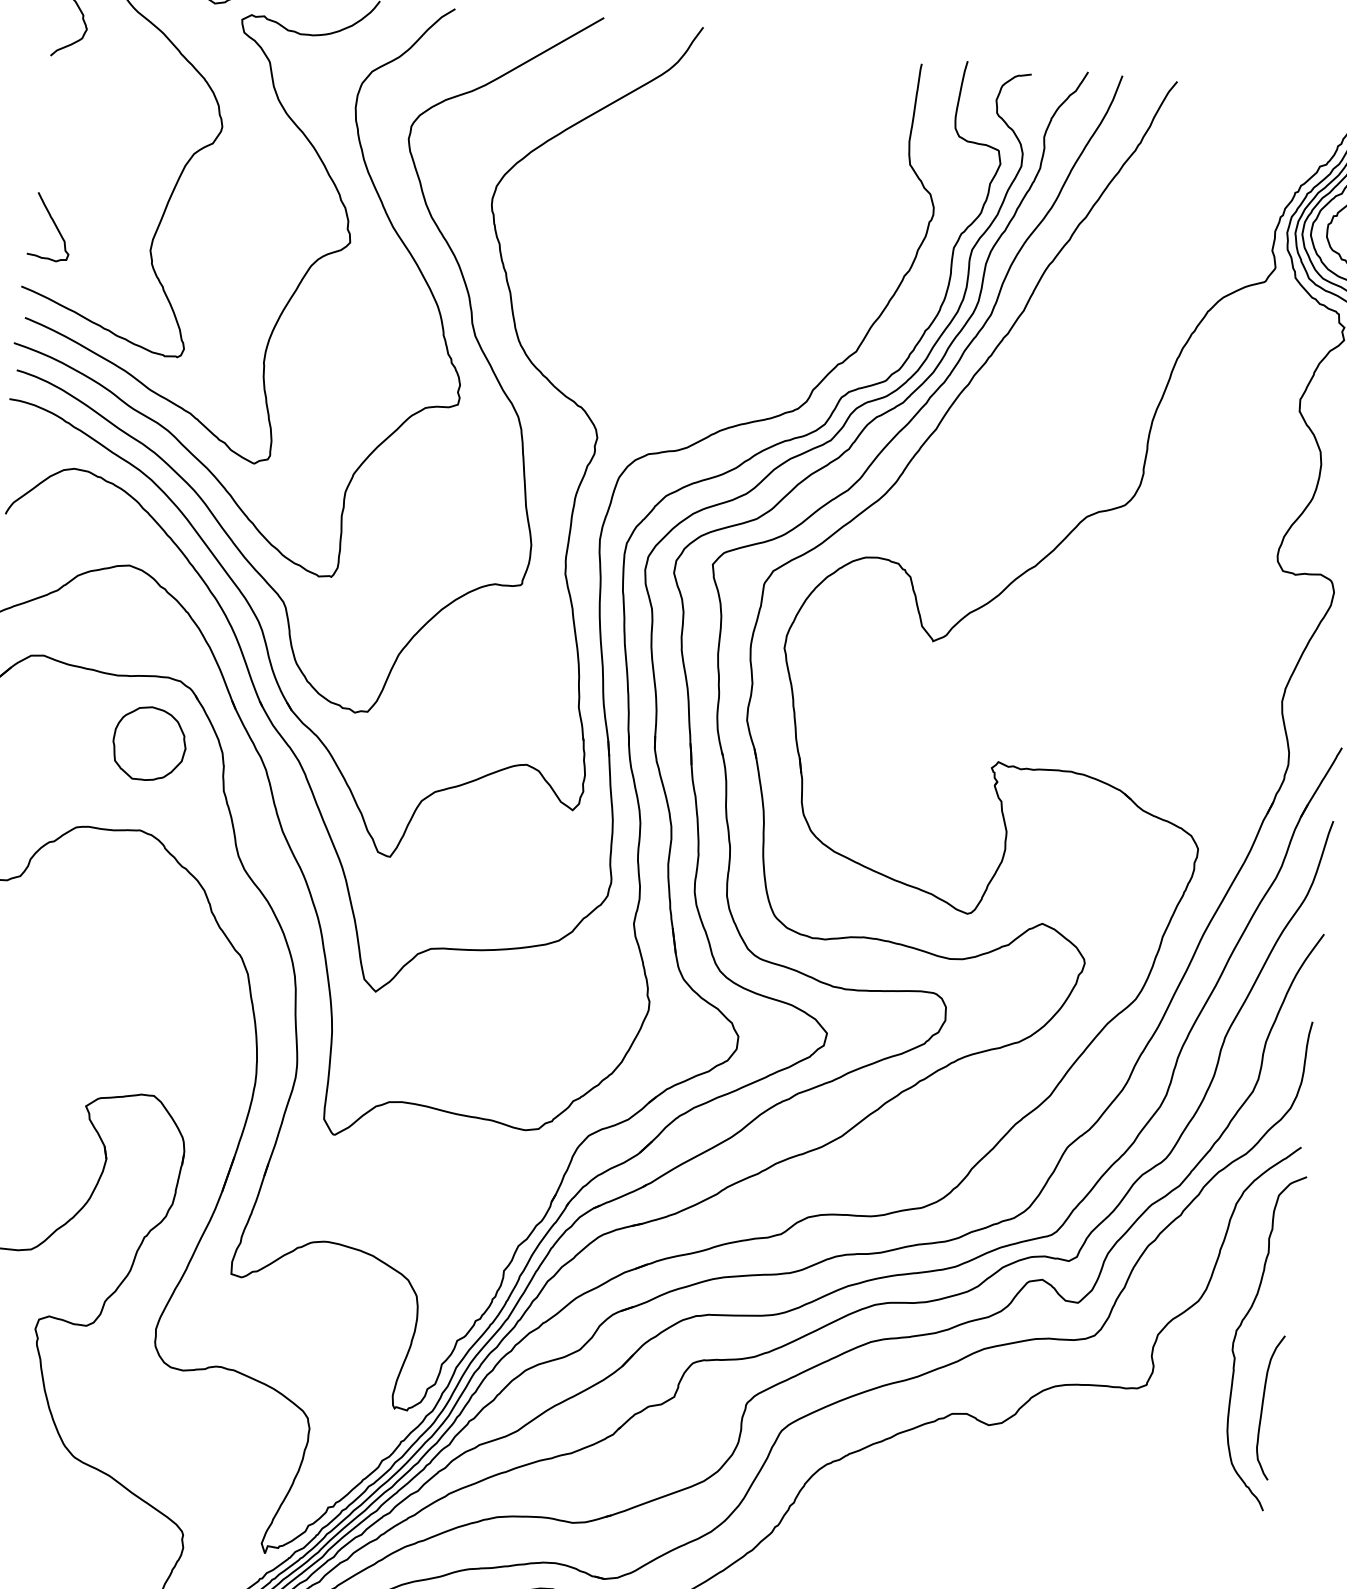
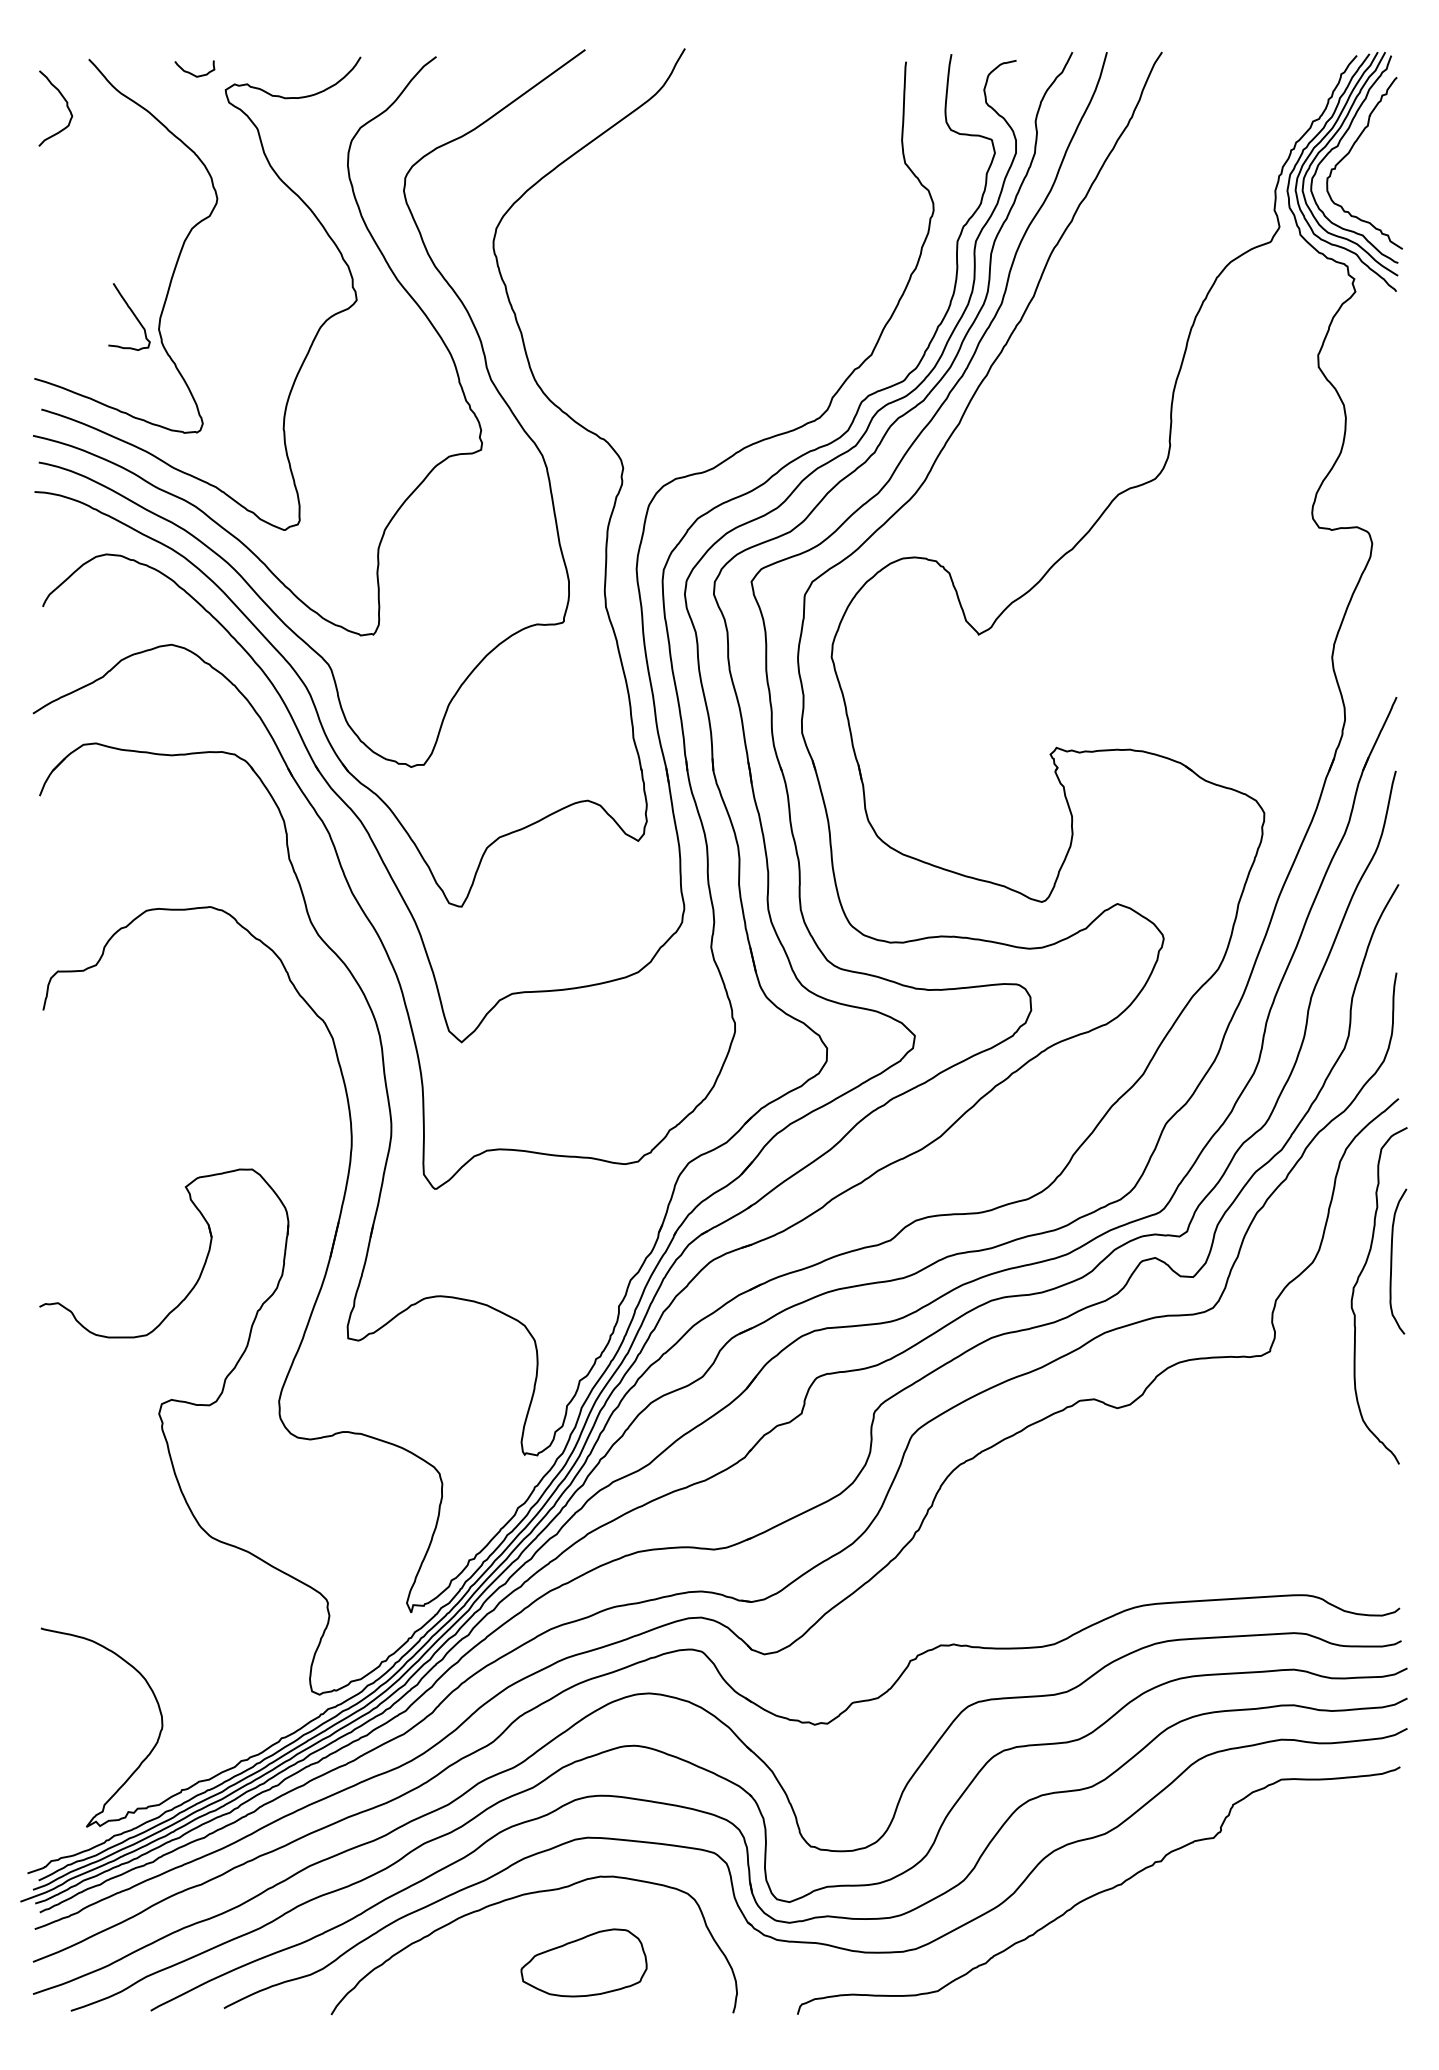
curve: (55, 226) -> (133, 315), moved
part: (149, 743) -> (210, 819), removed
curve: (1263, 1406) -> (1392, 1261), moved

